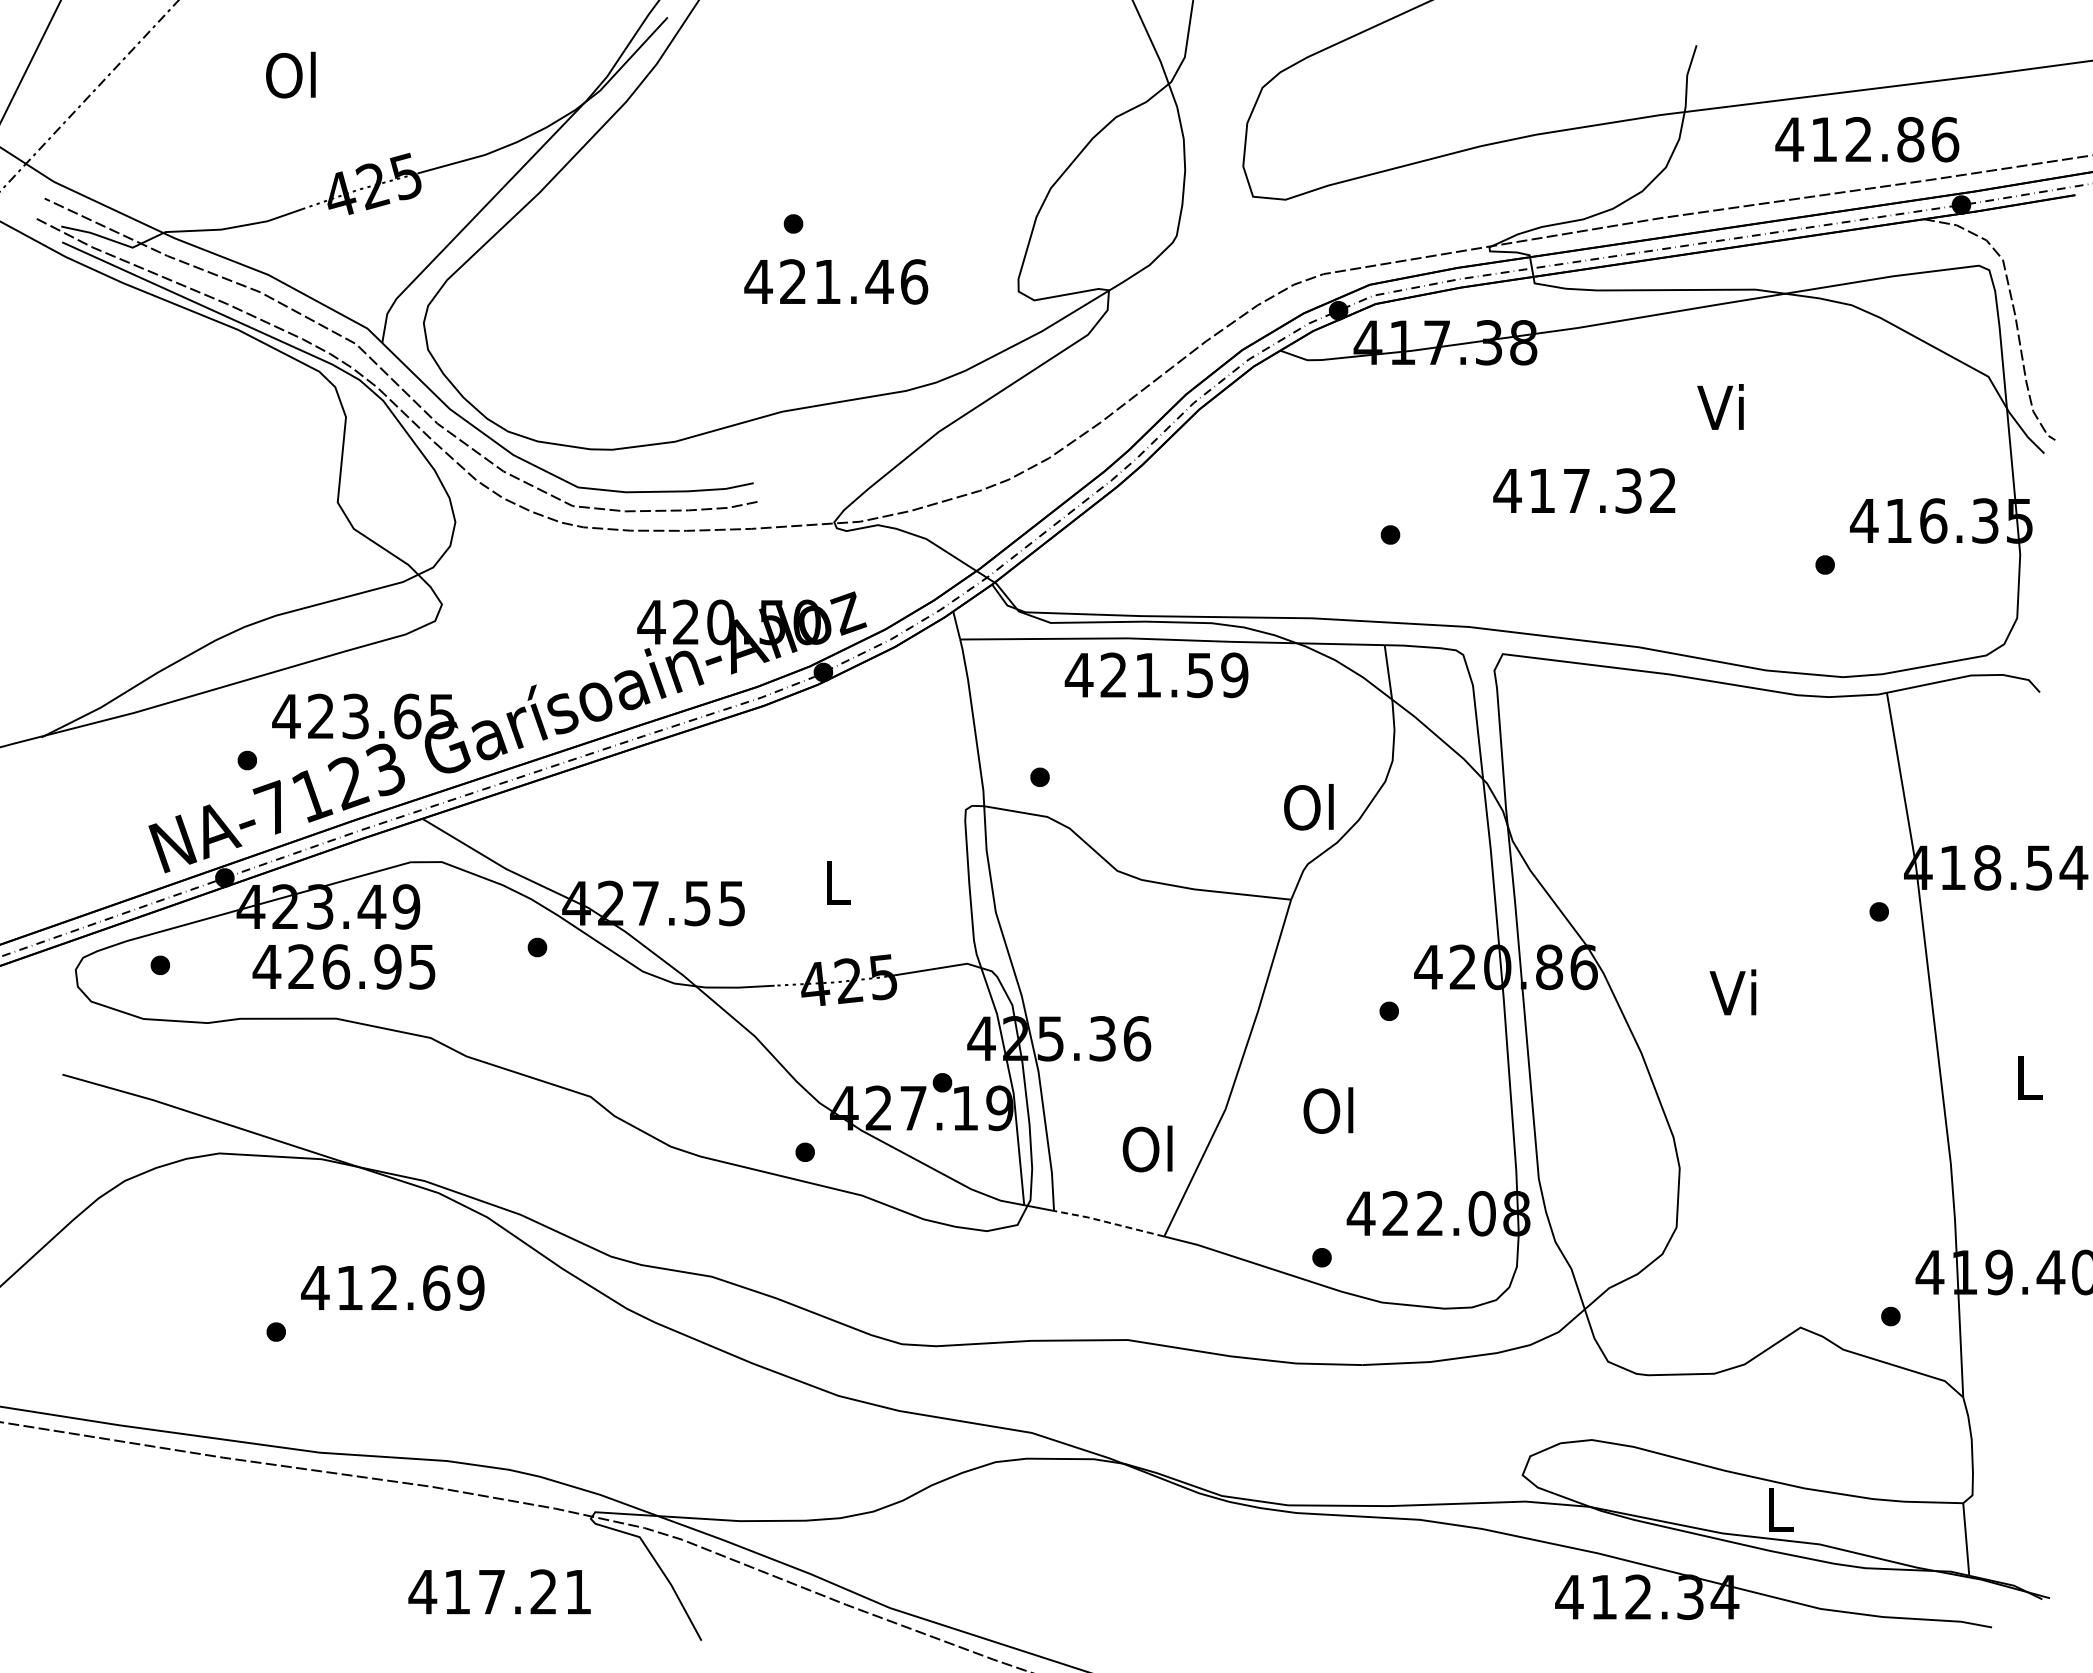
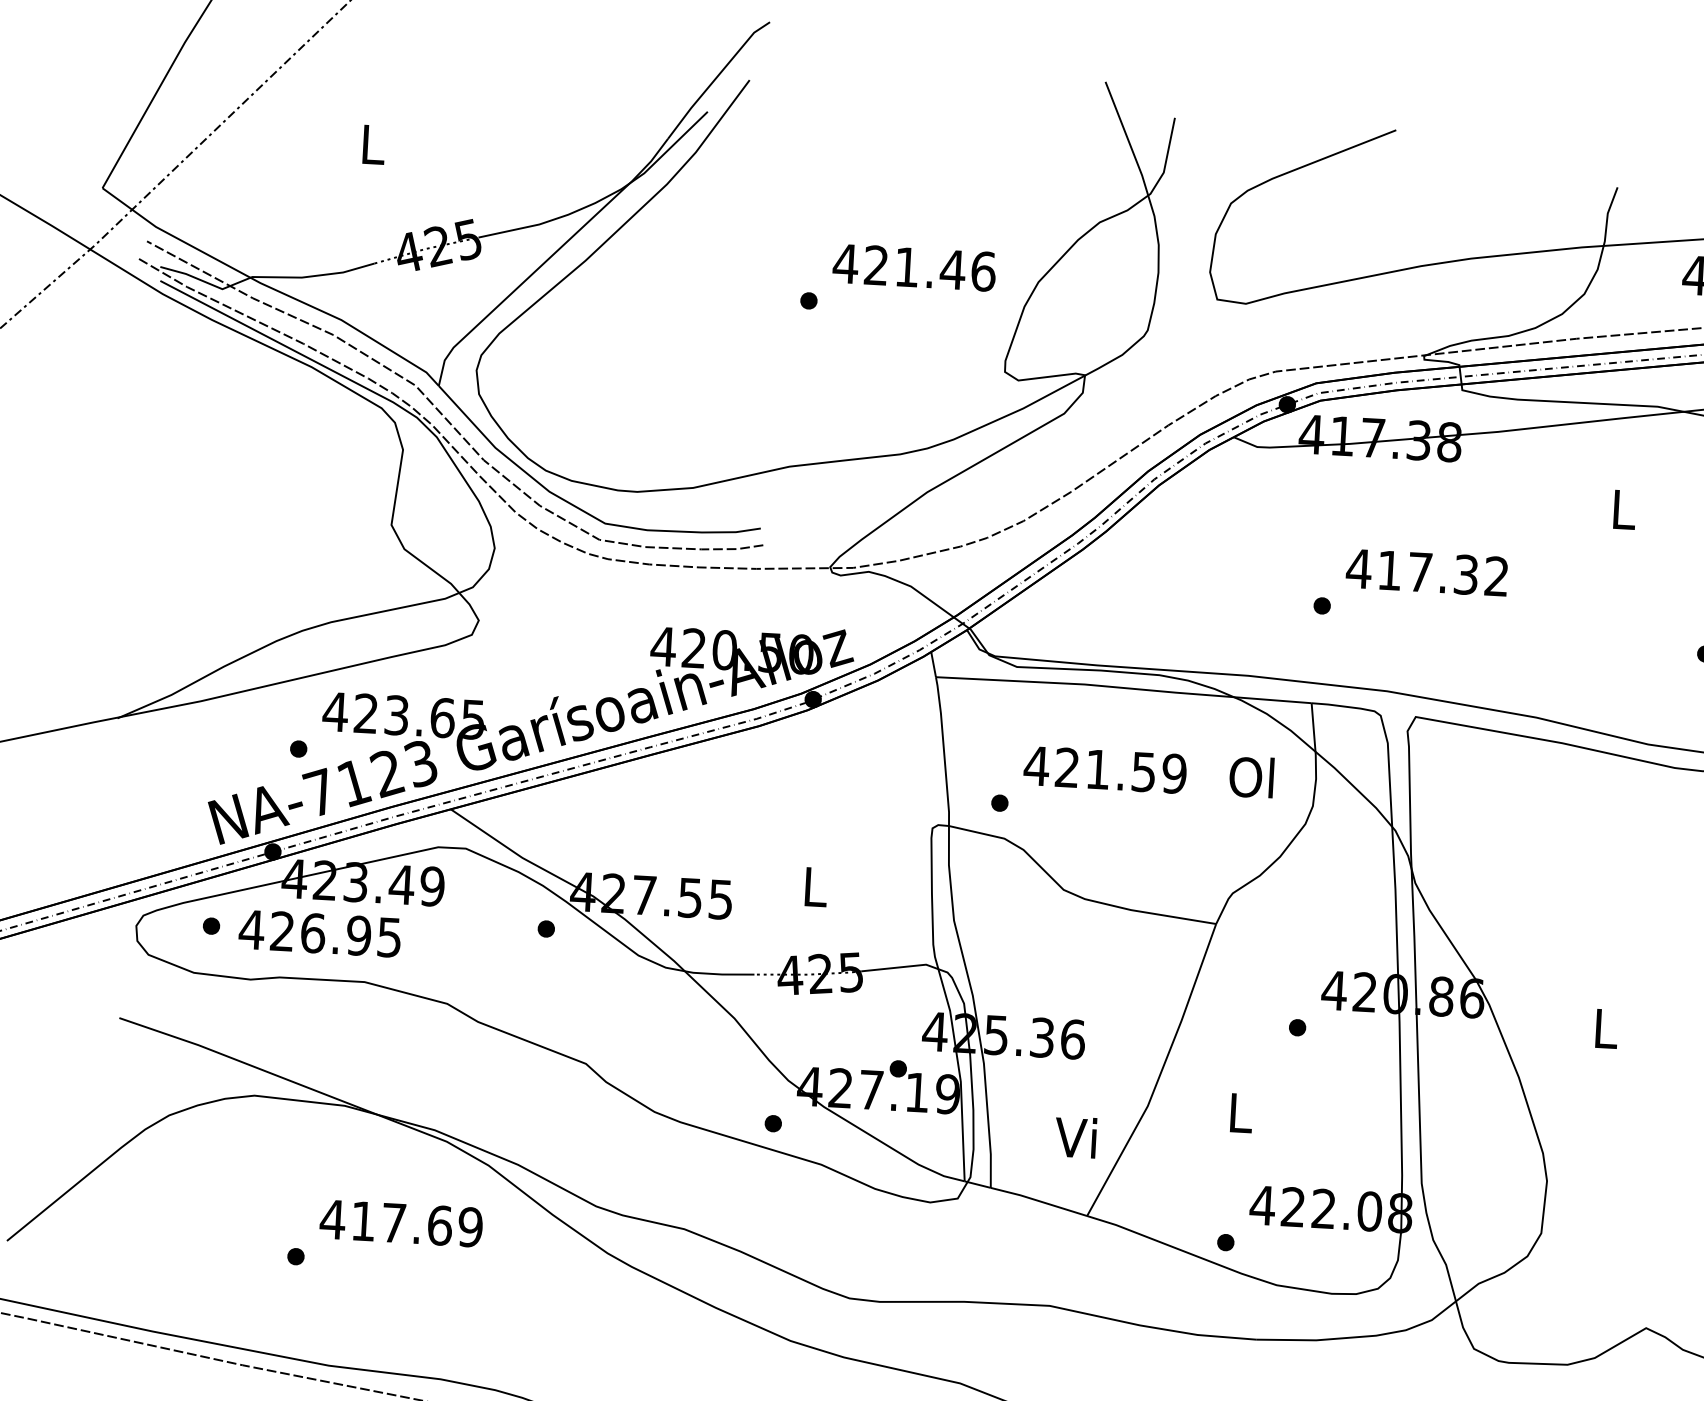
text: (290, 74) -> (370, 143), Ol -> L
text: (836, 281) -> (914, 267), moved
text: (1720, 406) -> (1620, 508), Vi -> L
text: (1584, 490) -> (1427, 572), moved
text: (1156, 675) -> (1105, 770), moved
text: (1308, 807) -> (1251, 777), moved
text: (343, 966) -> (319, 933), moved
text: (1732, 992) -> (1602, 1028), Vi -> L
text: (1328, 1110) -> (1238, 1112), Ol -> L
text: (1147, 1148) -> (1076, 1137), Ol -> Vi
line: (1108, 1222) -> (1038, 1200), dashed -> solid
text: (384, 1287) -> (394, 1222), 412.69 -> 417.69

